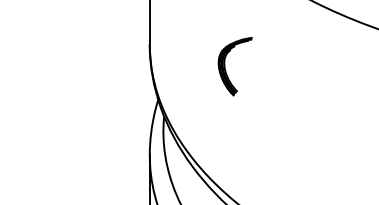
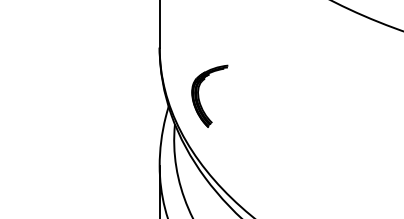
part: (225, 65) -> (199, 95), moved

